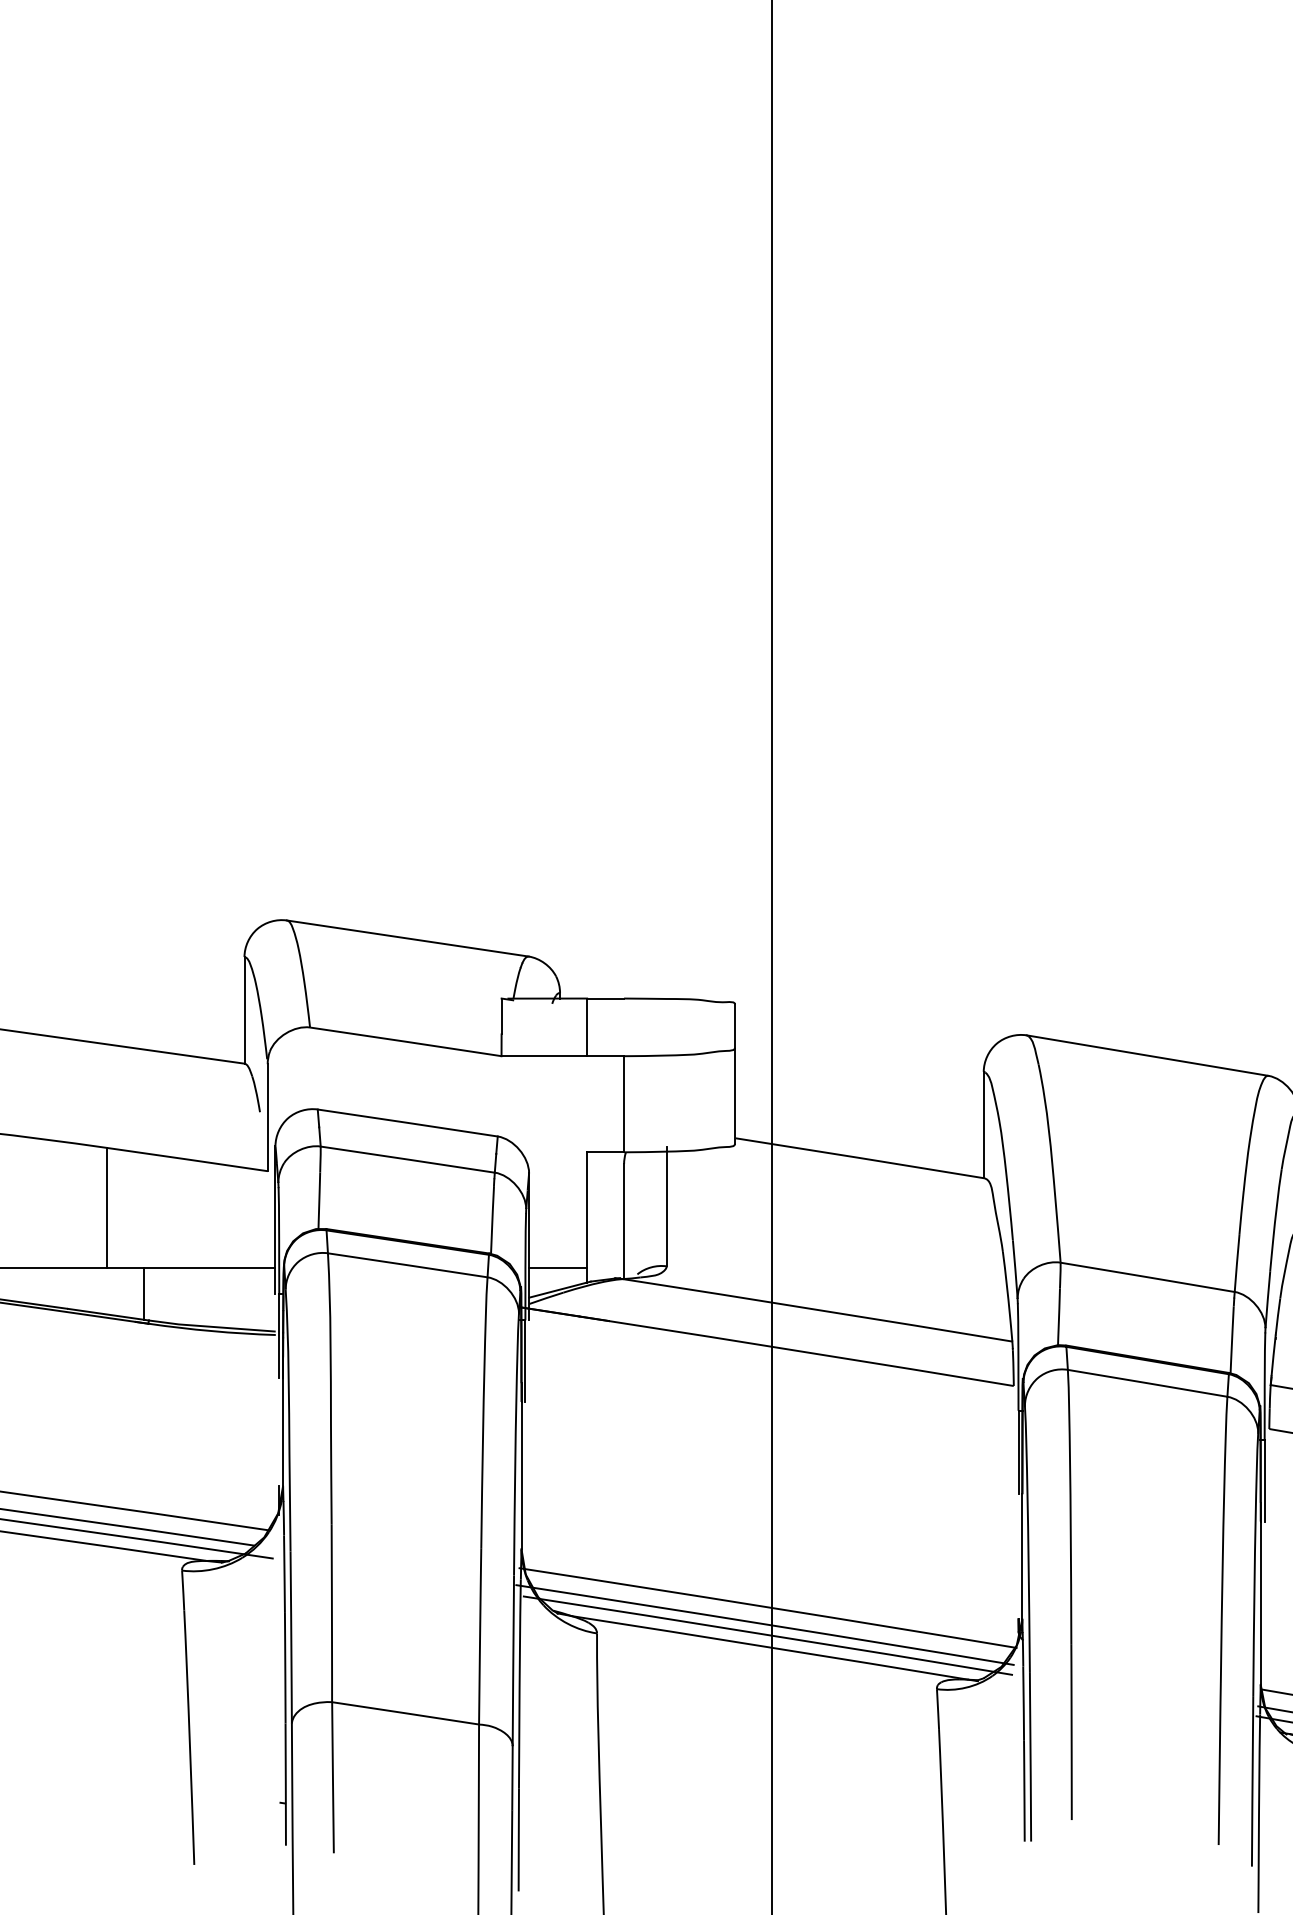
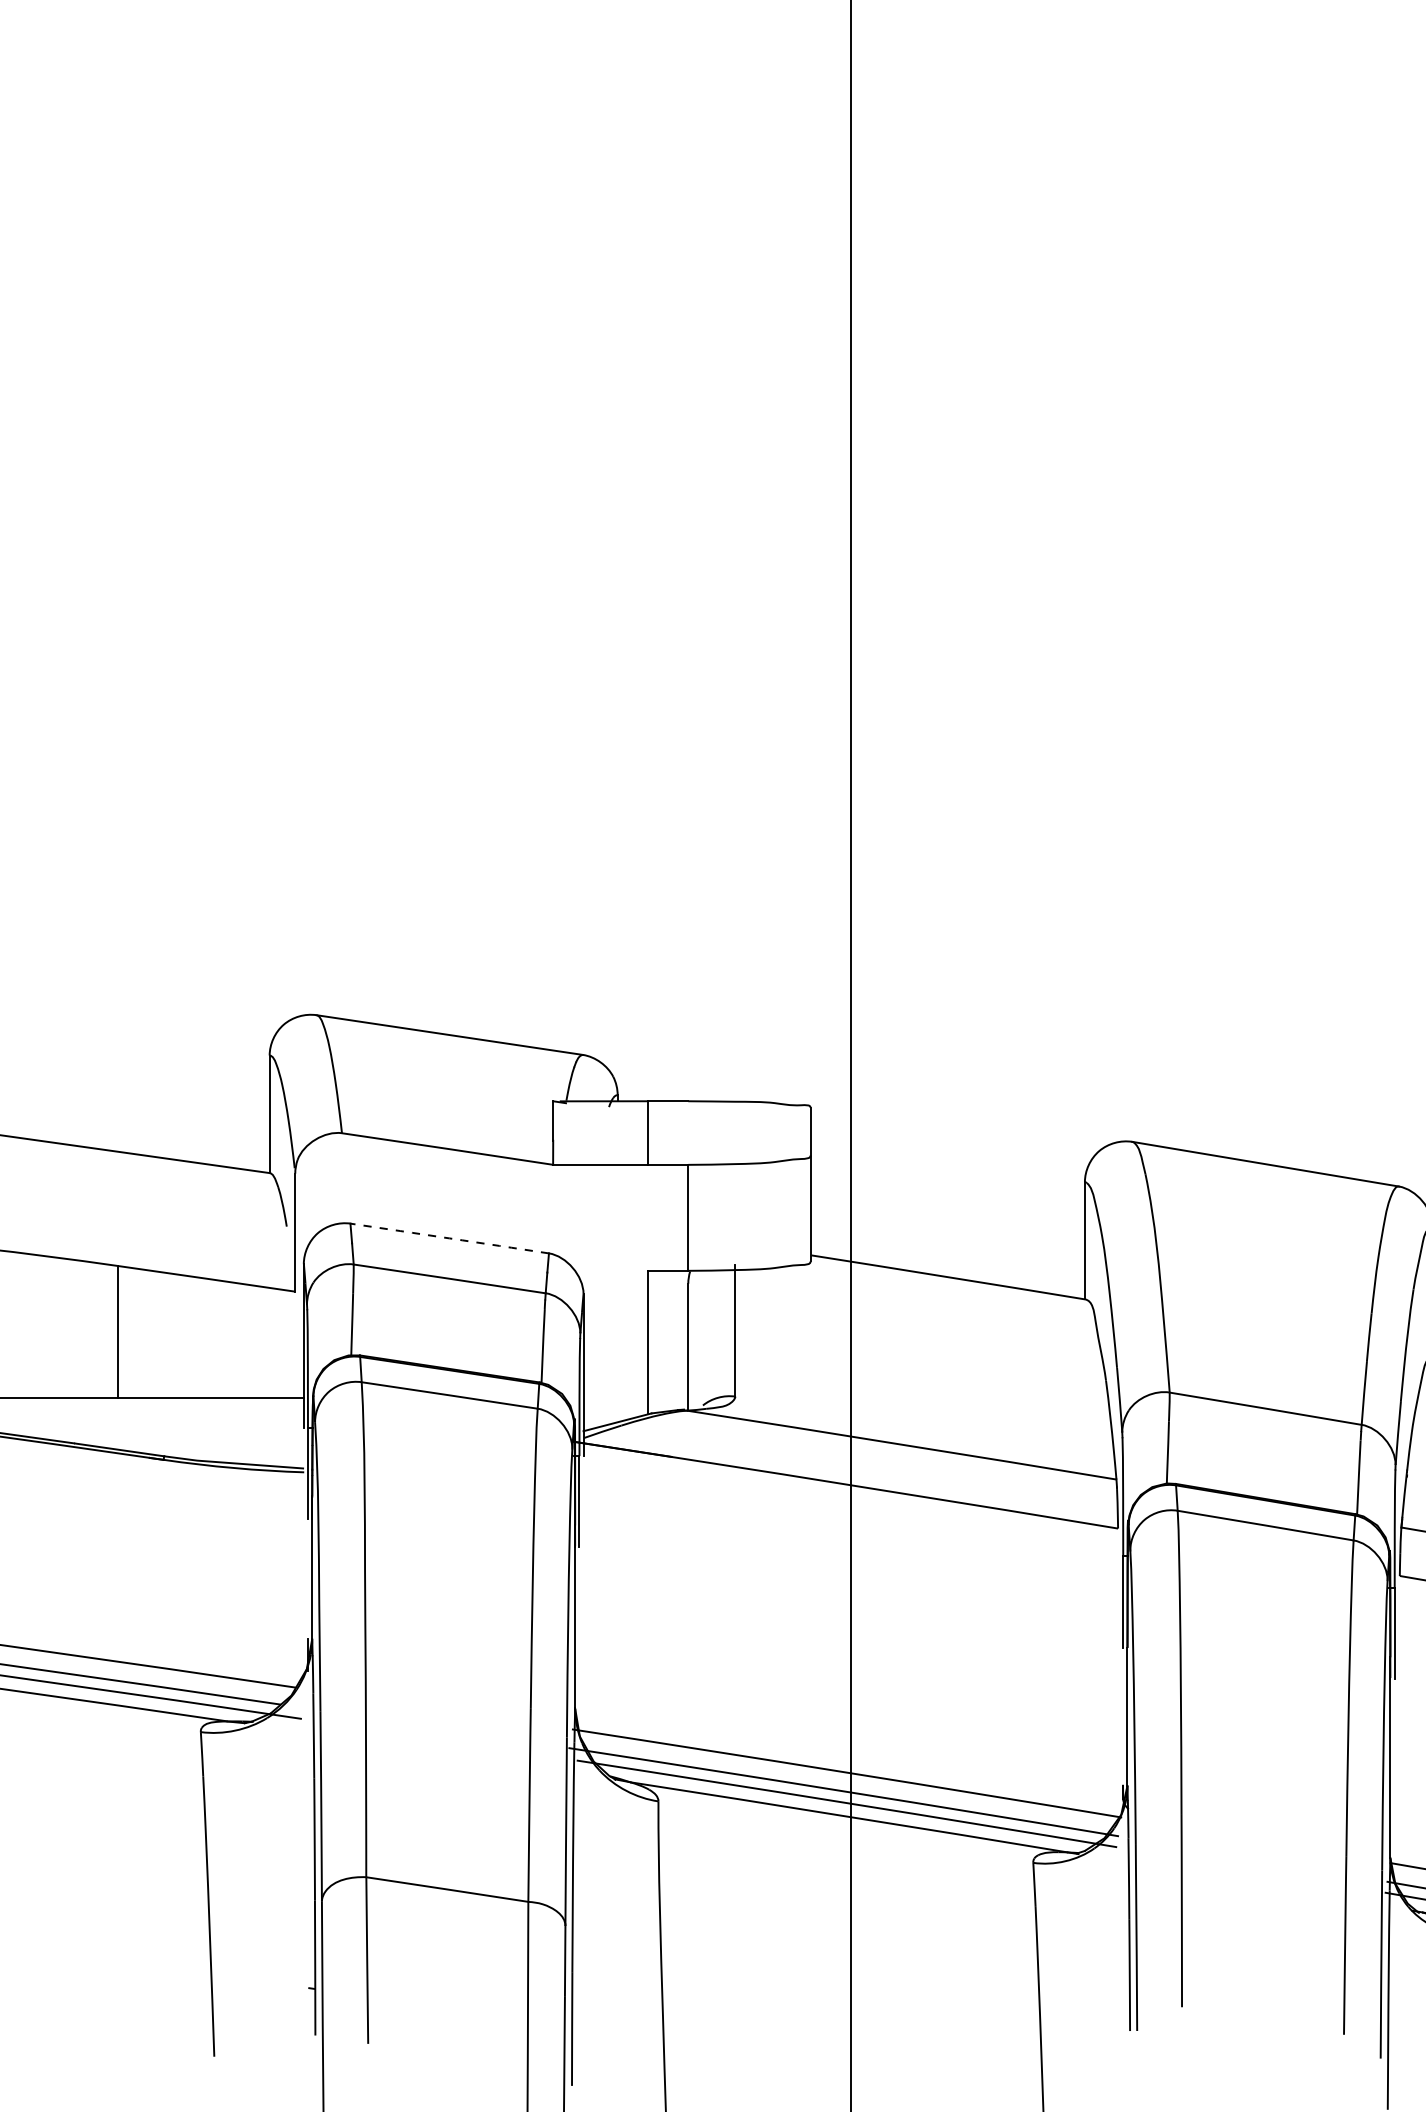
arc: (407, 1122) -> (449, 1237), solid -> dashed
line: (558, 1267) -> (615, 1397), removed
line: (143, 1293) -> (158, 1426), removed

